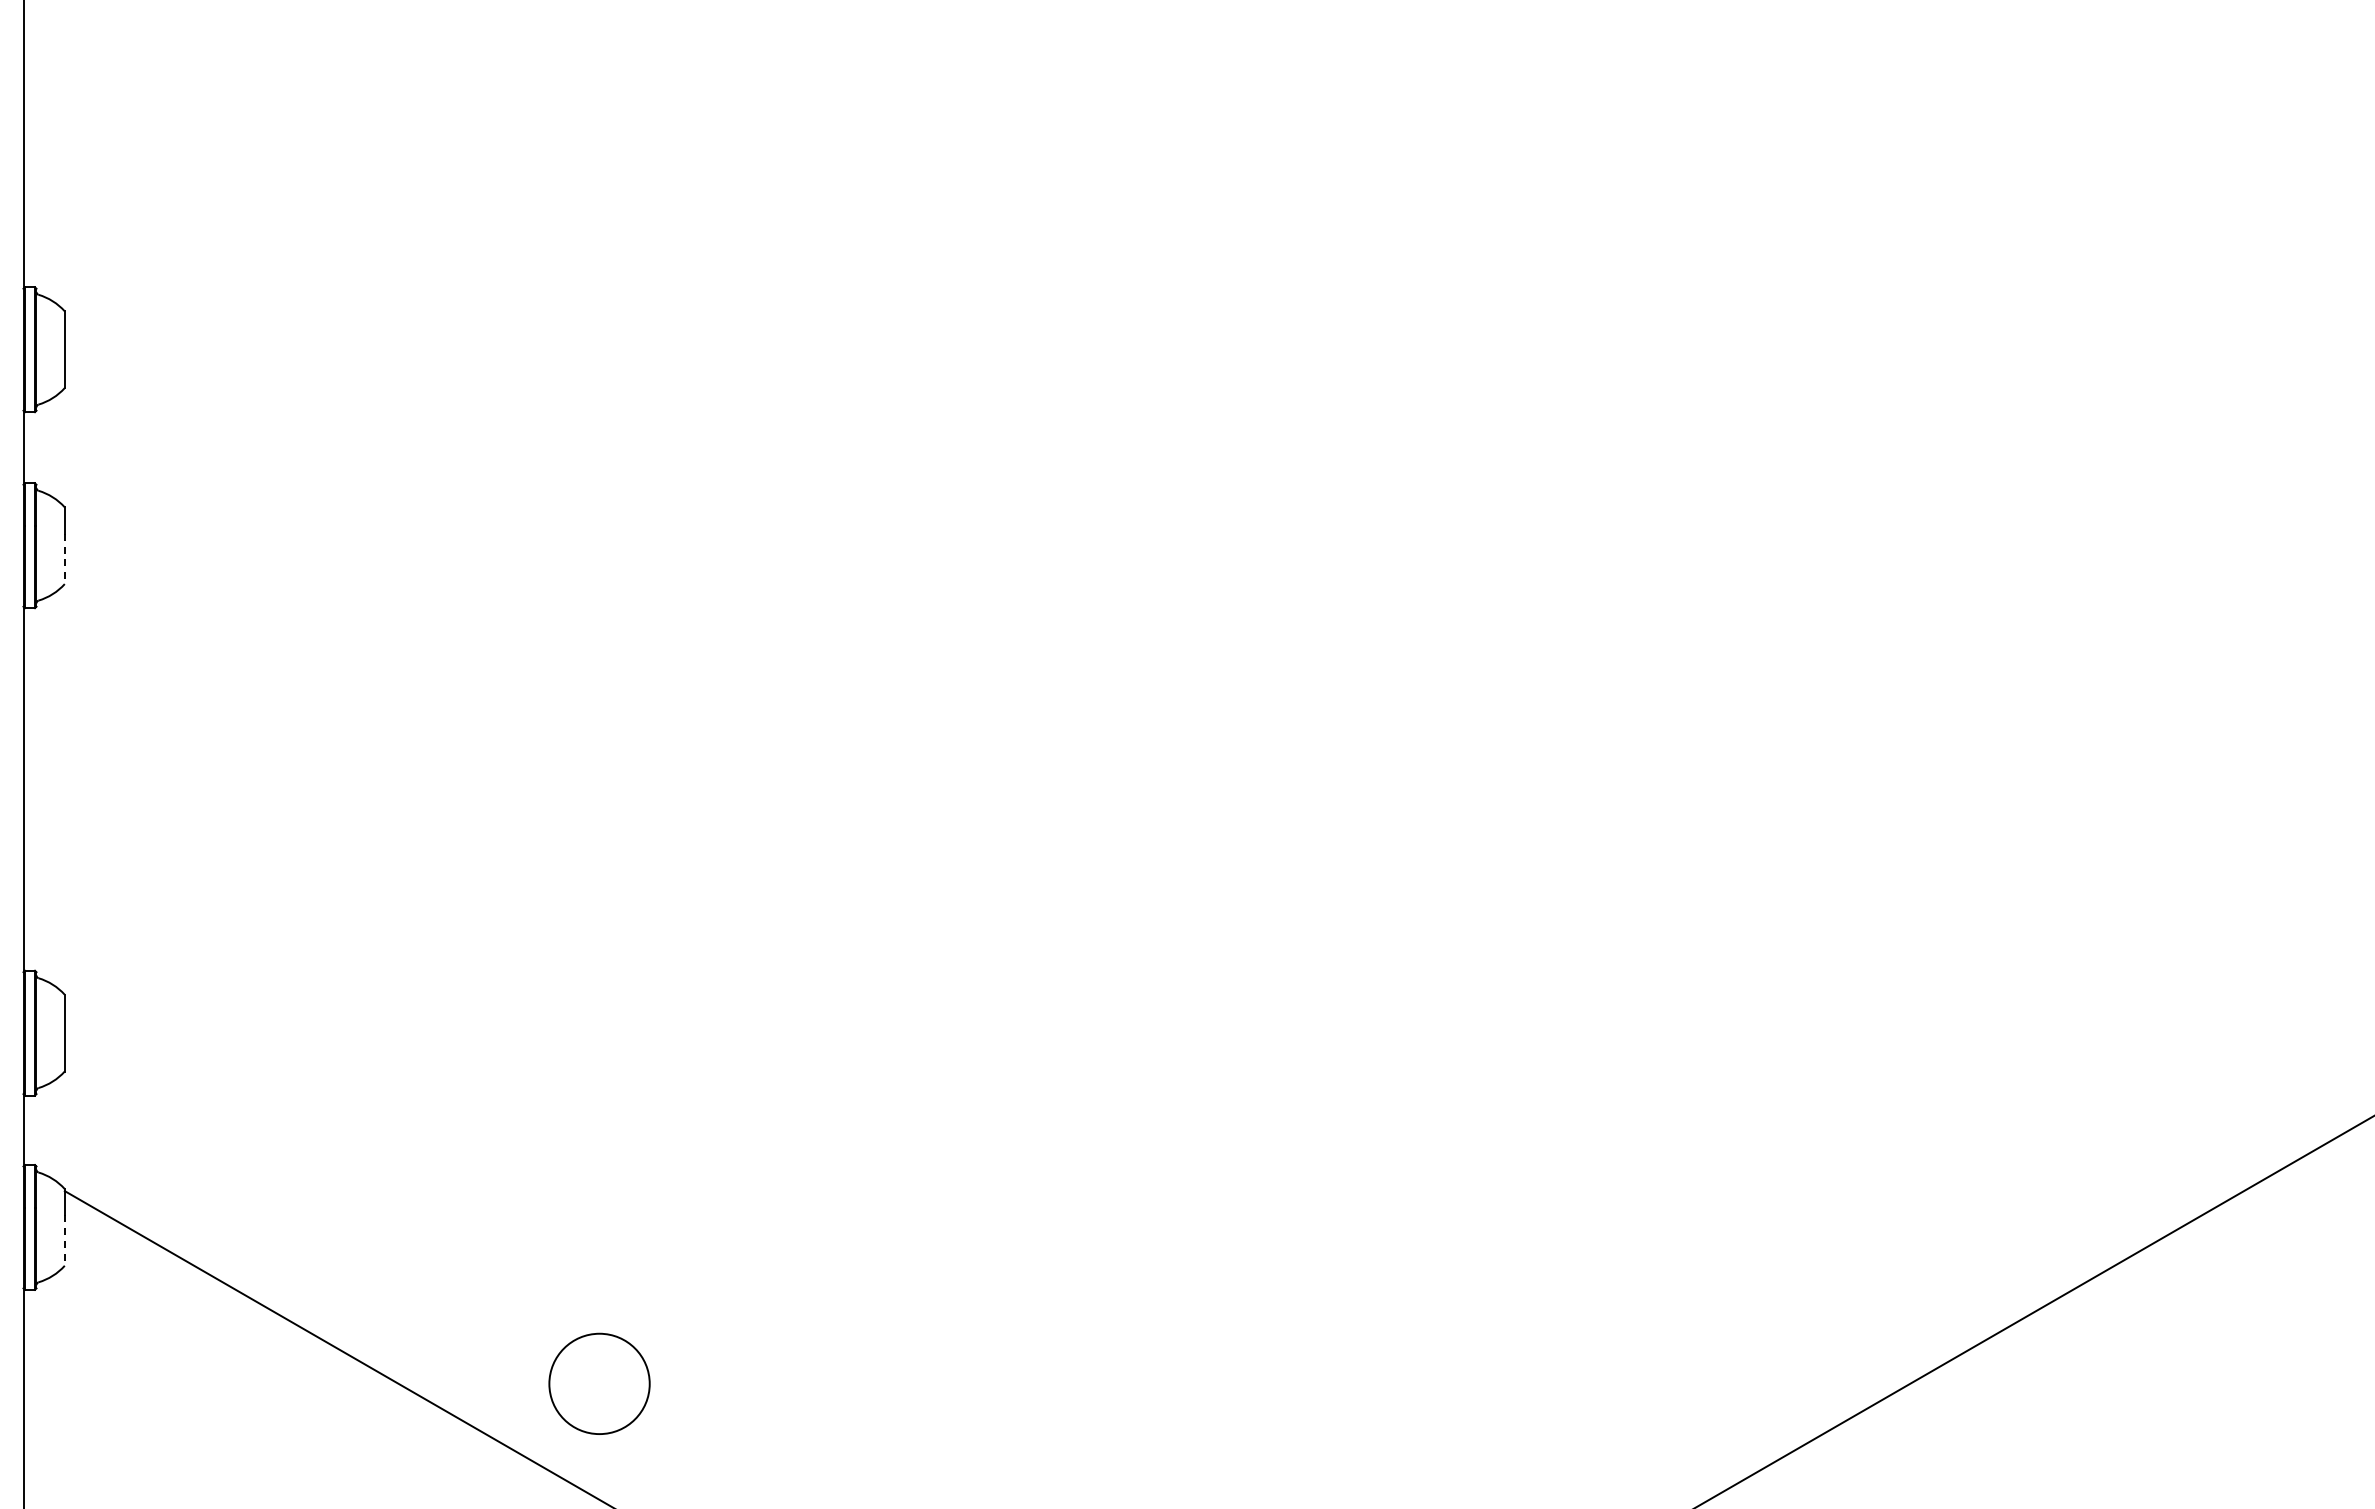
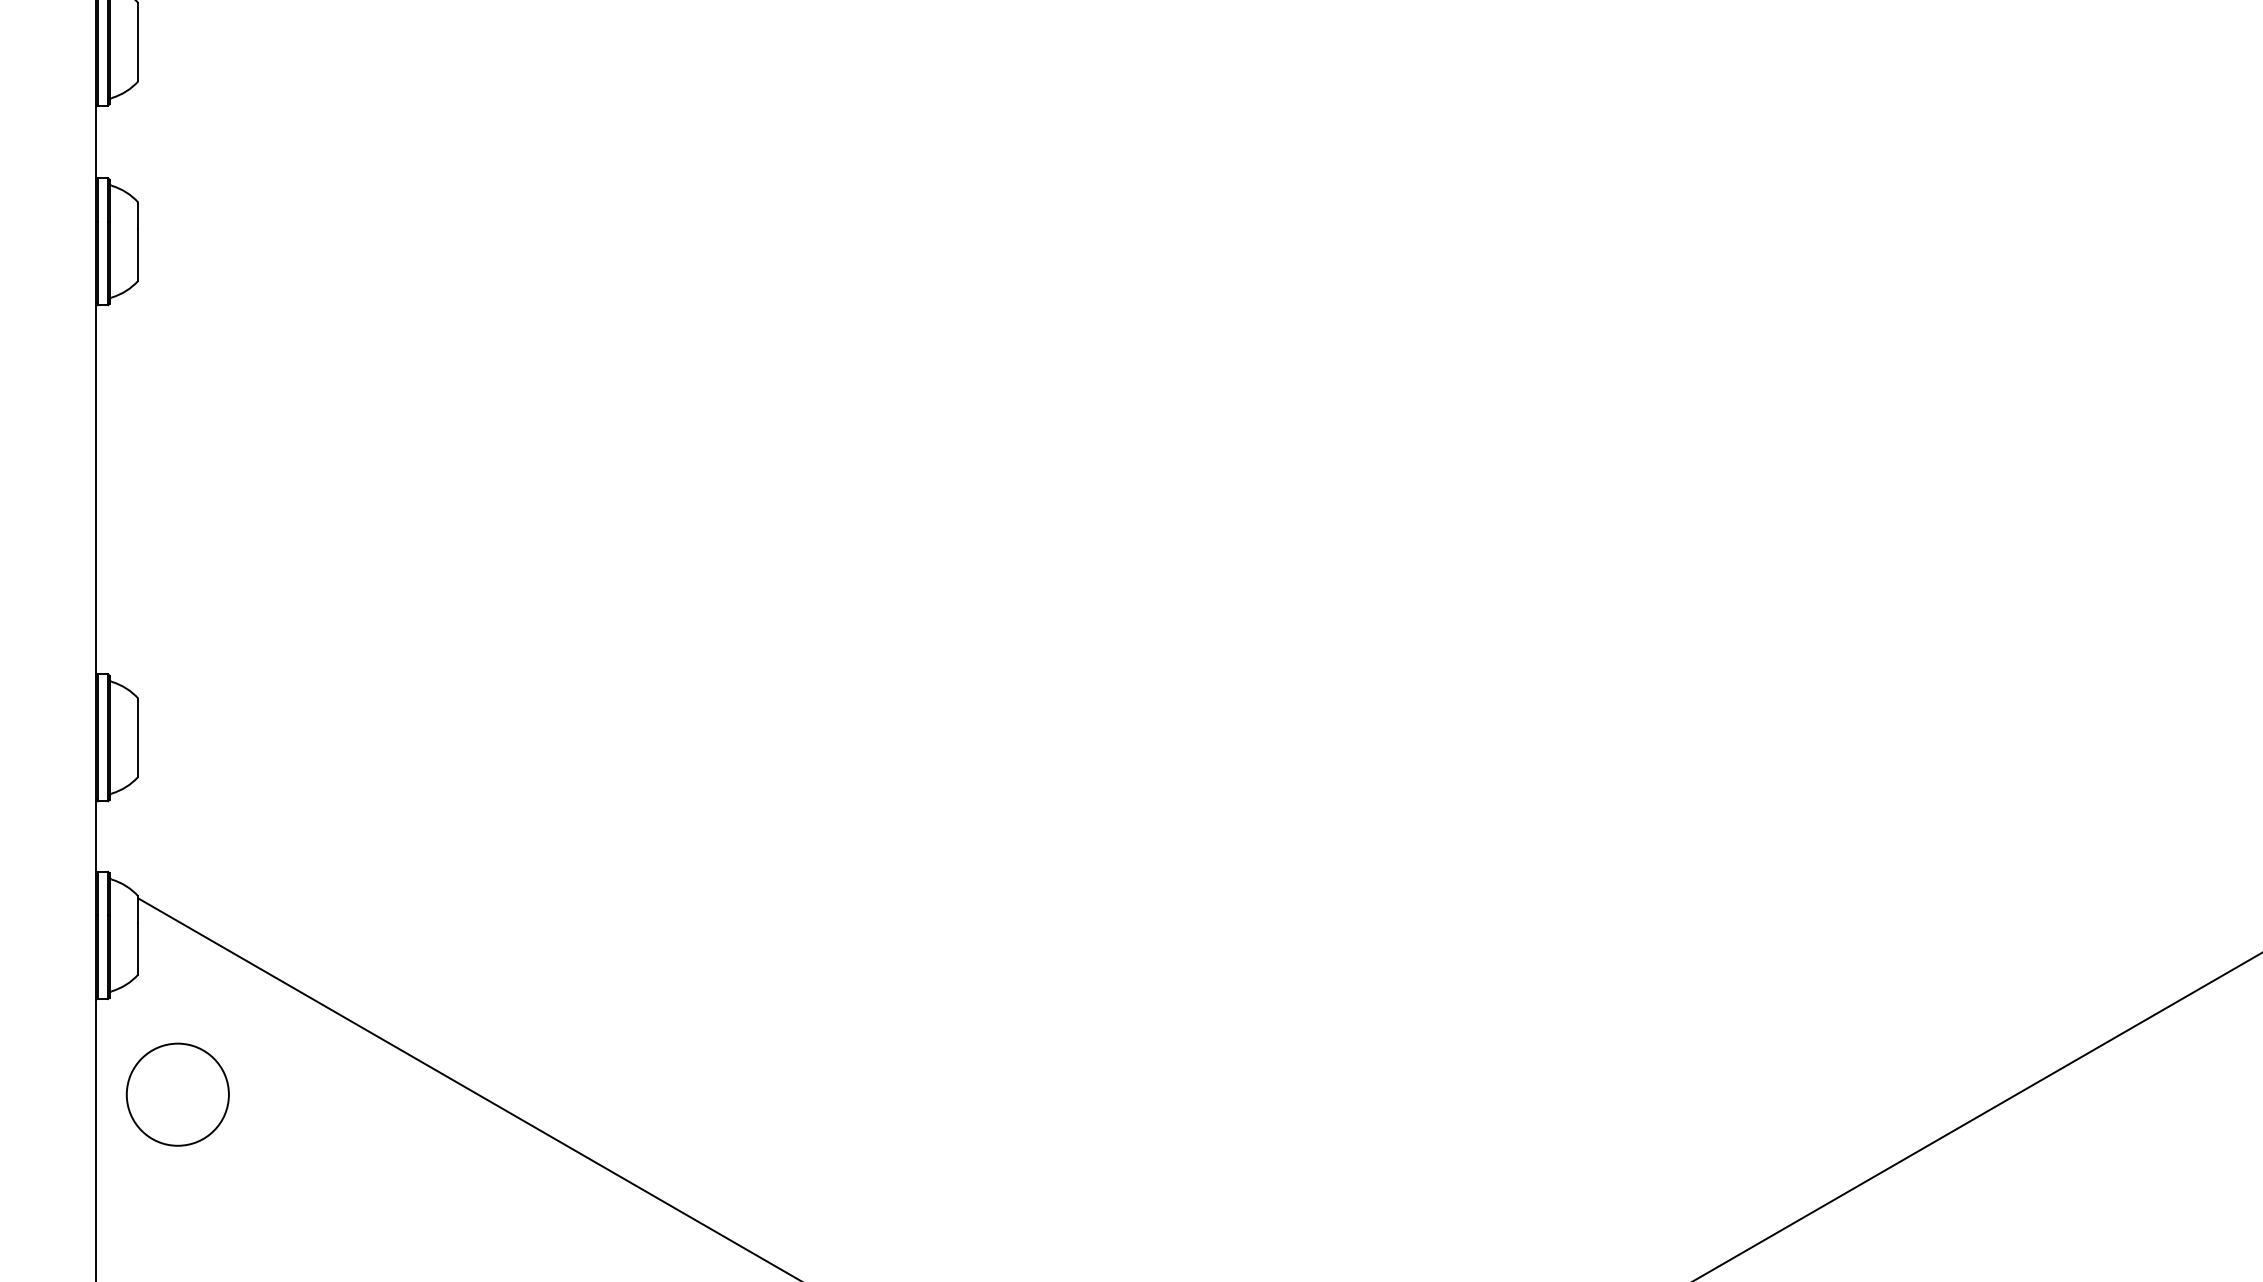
line: (64, 559) -> (138, 255), dashed -> solid
line: (64, 1241) -> (138, 949), dashed -> solid
circle: (599, 1383) -> (177, 1094), moved

